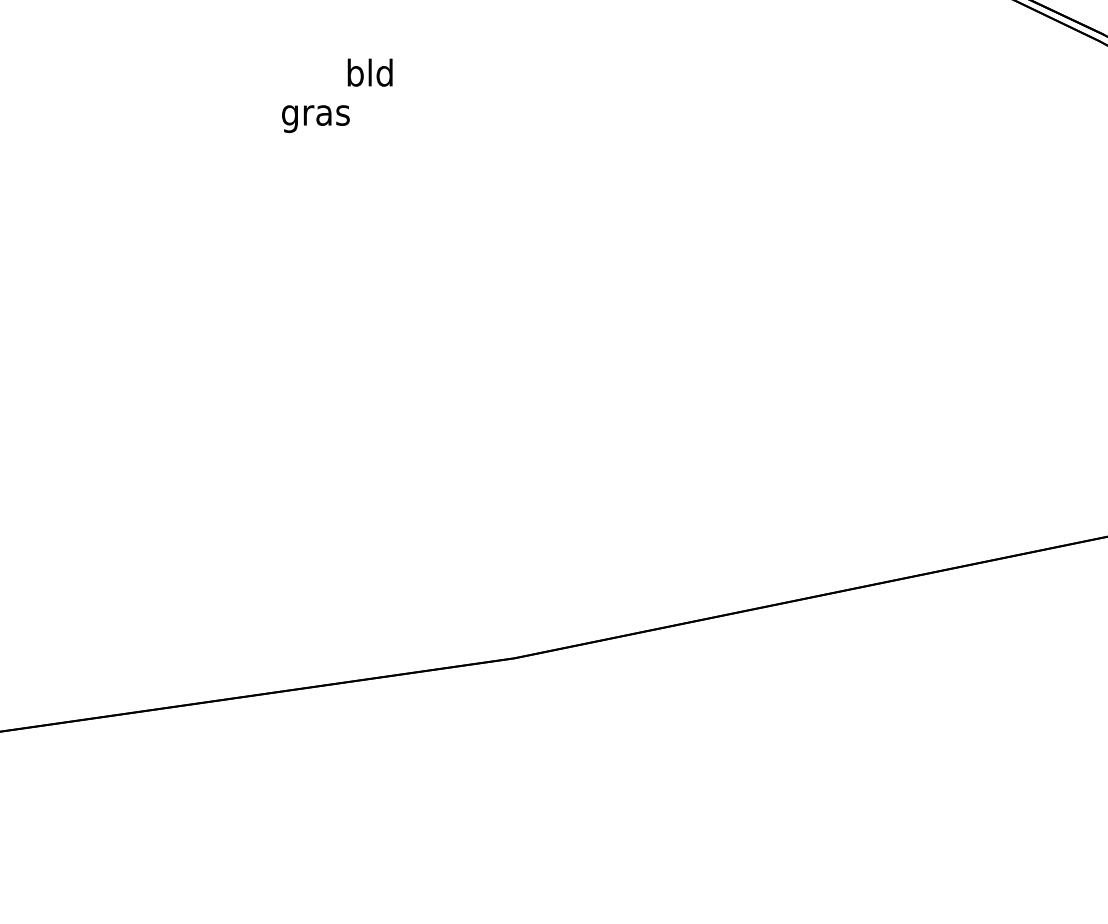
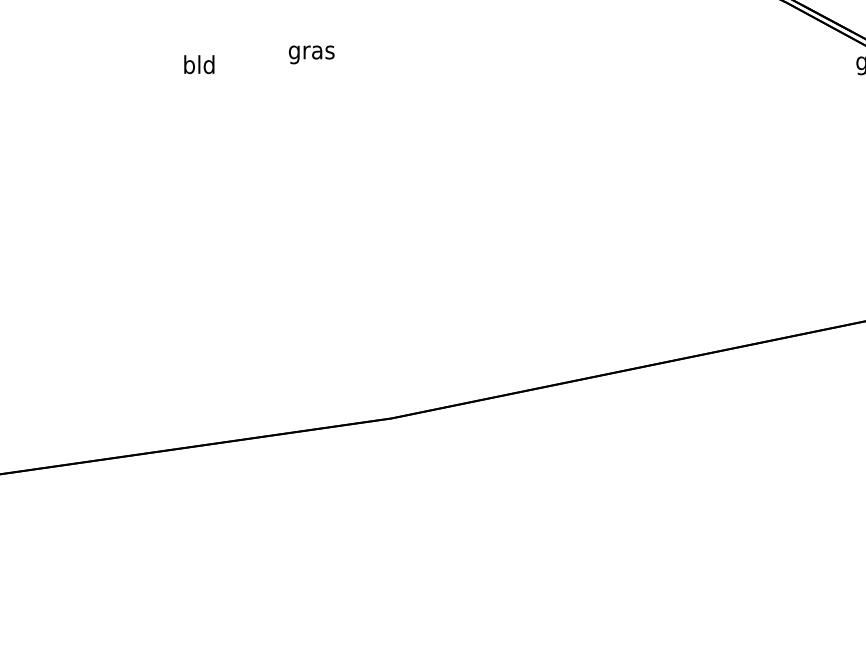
text: (370, 72) -> (199, 64), moved
text: (315, 118) -> (311, 54), moved

